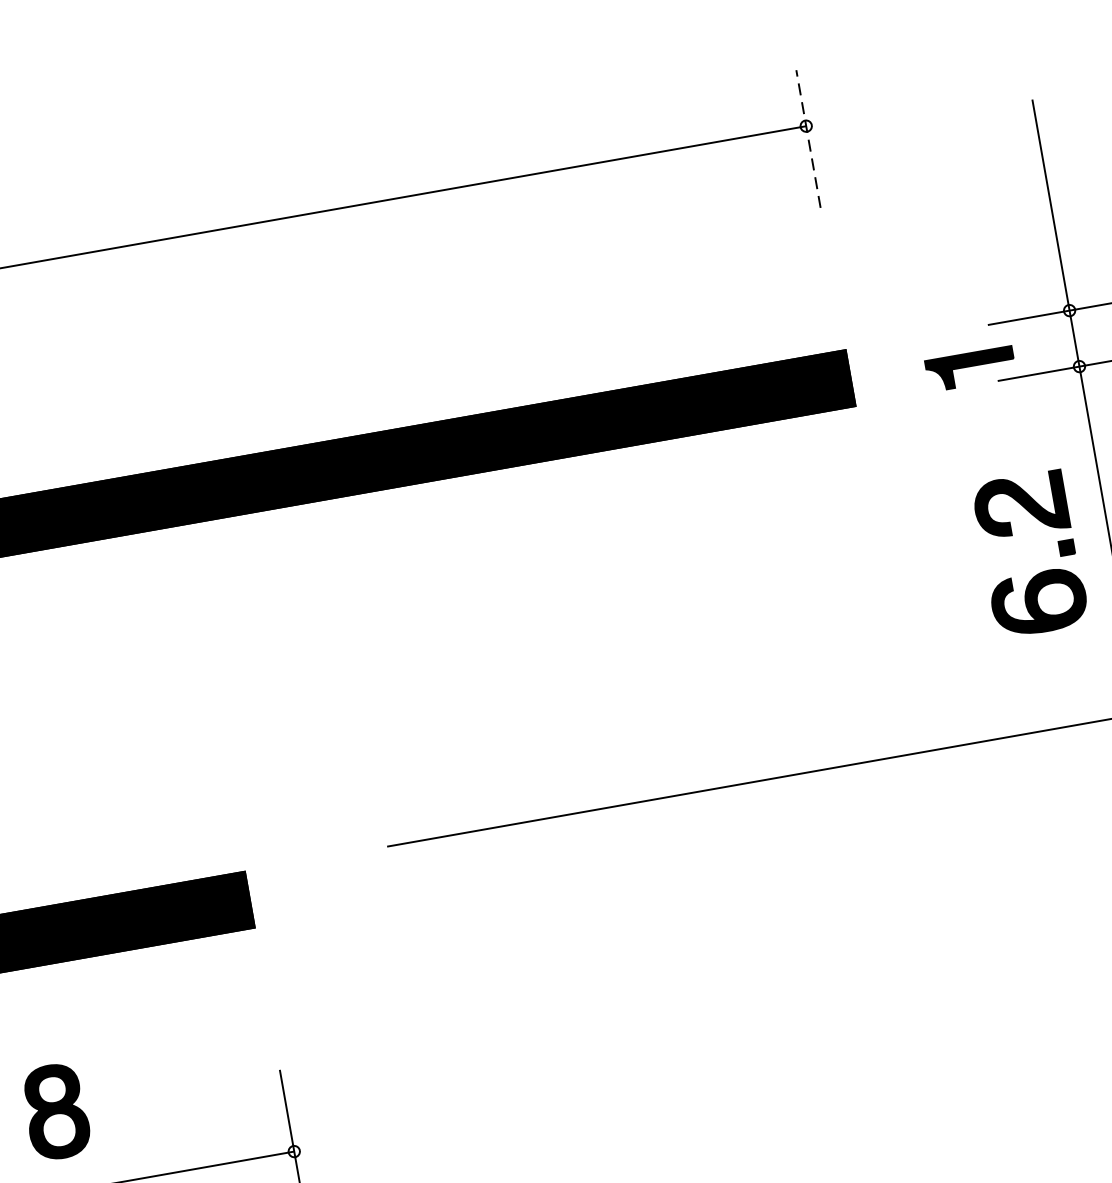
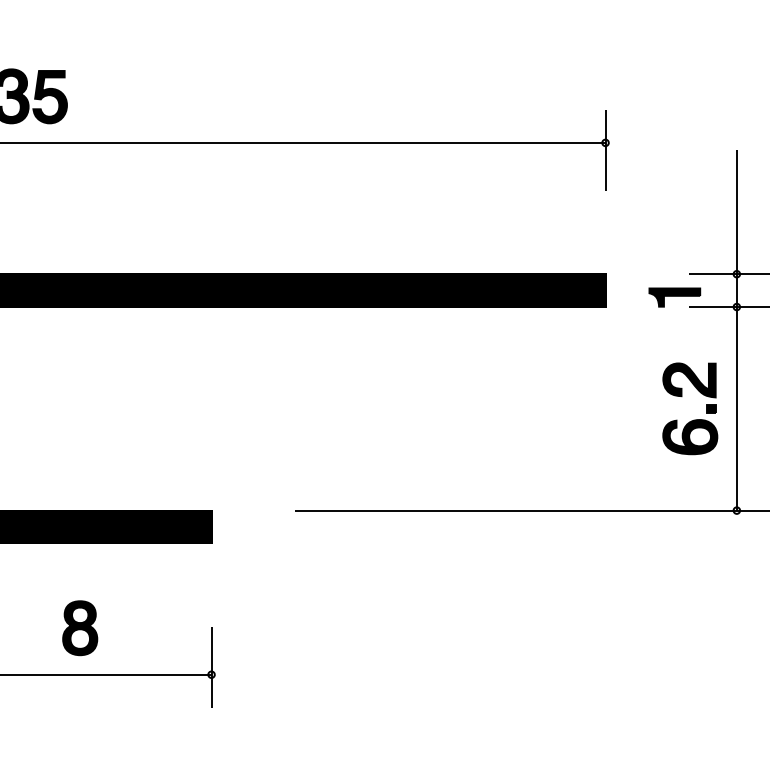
line: (808, 137) -> (605, 149), dashed -> solid

